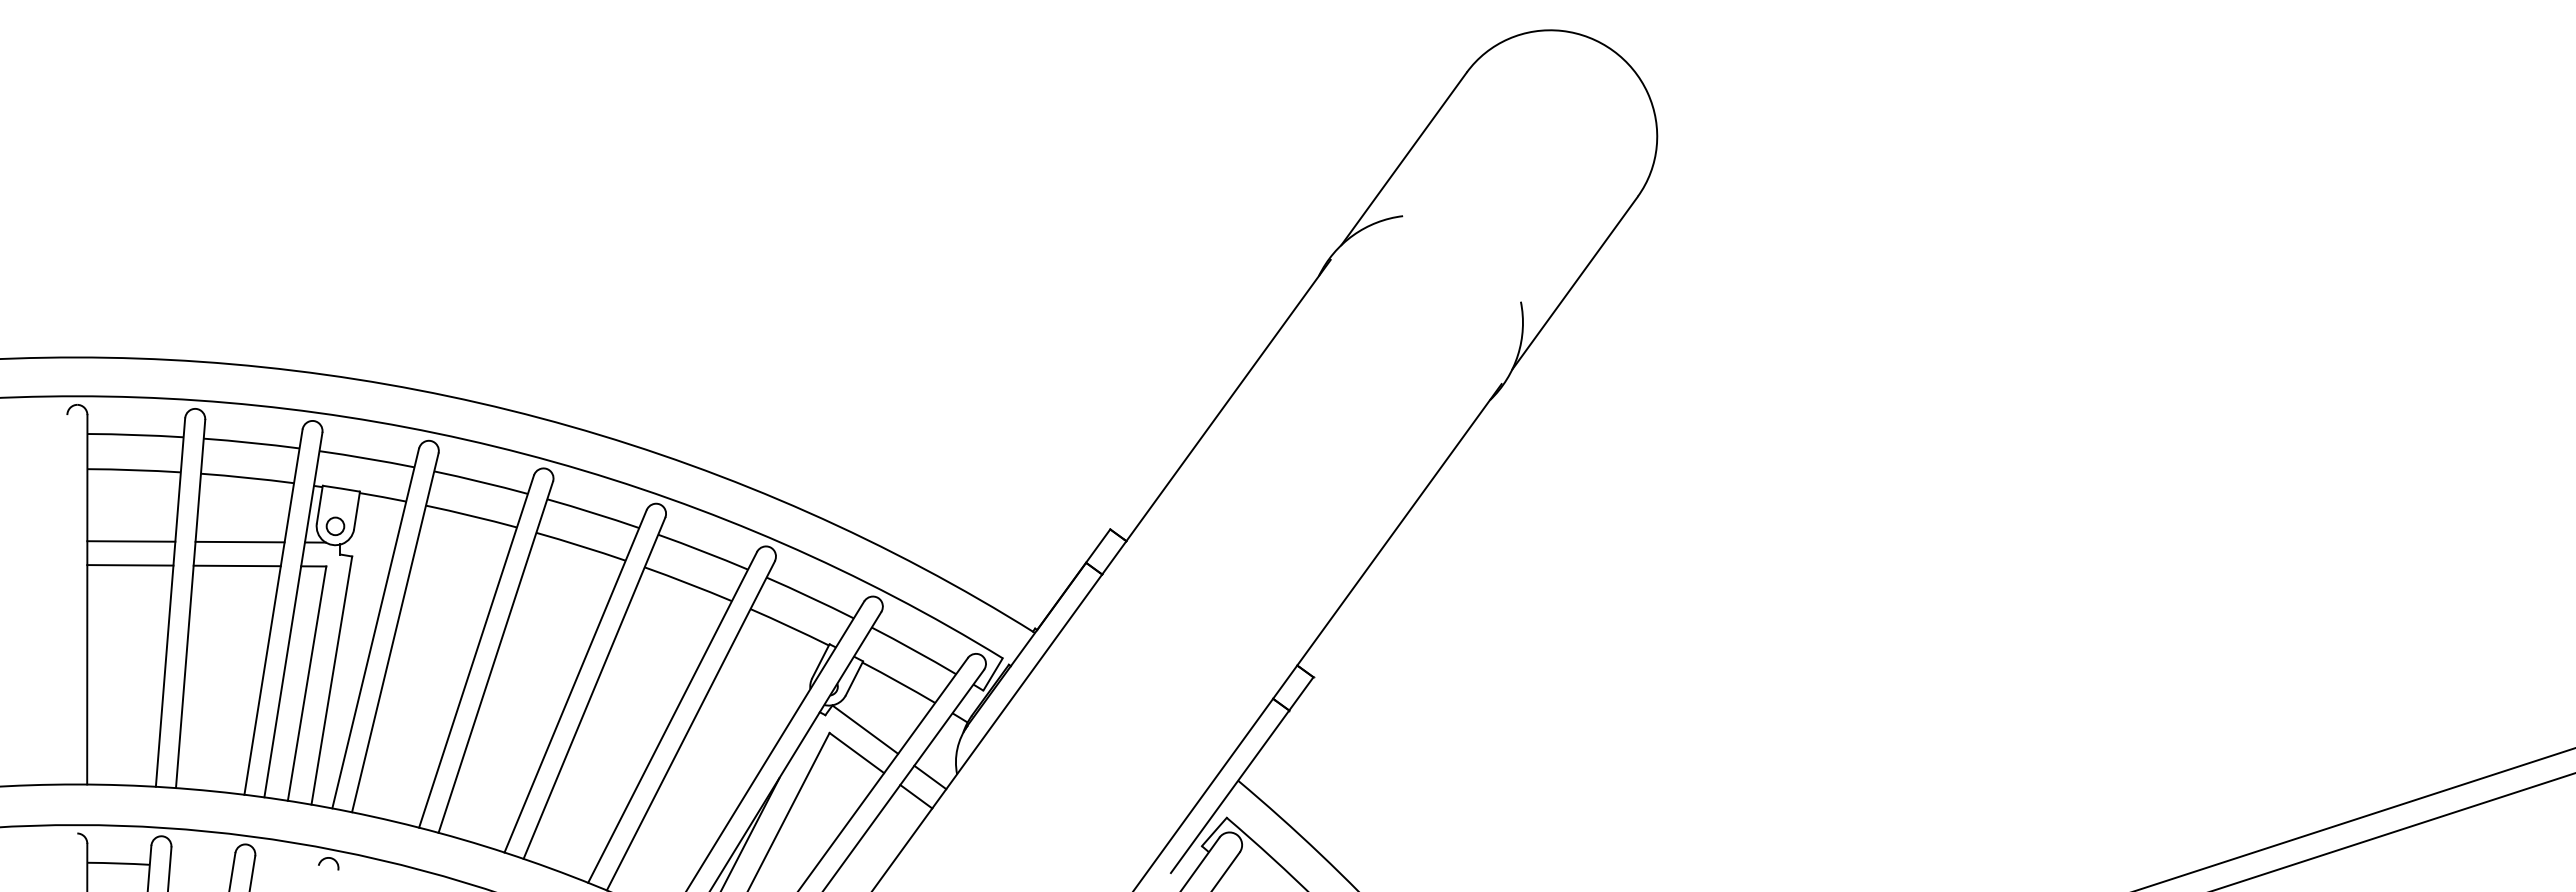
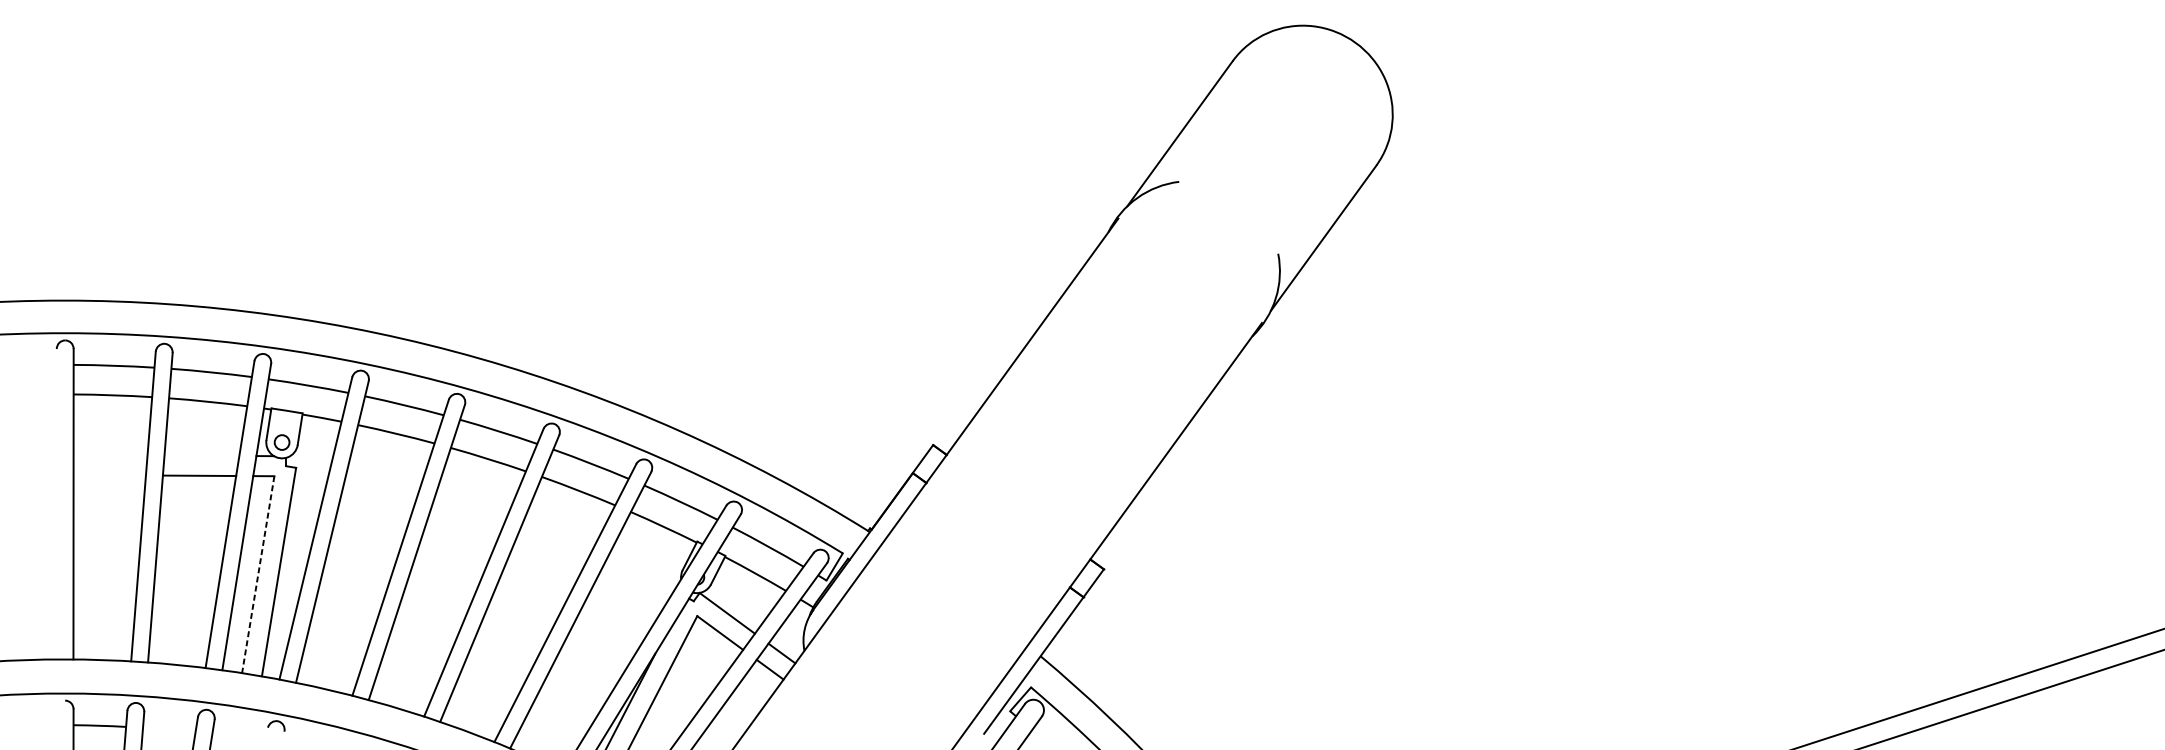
line: (131, 541) -> (110, 455), removed
line: (239, 541) -> (201, 455), removed
line: (130, 565) -> (109, 475), removed
line: (307, 683) -> (258, 574), solid -> dashed

